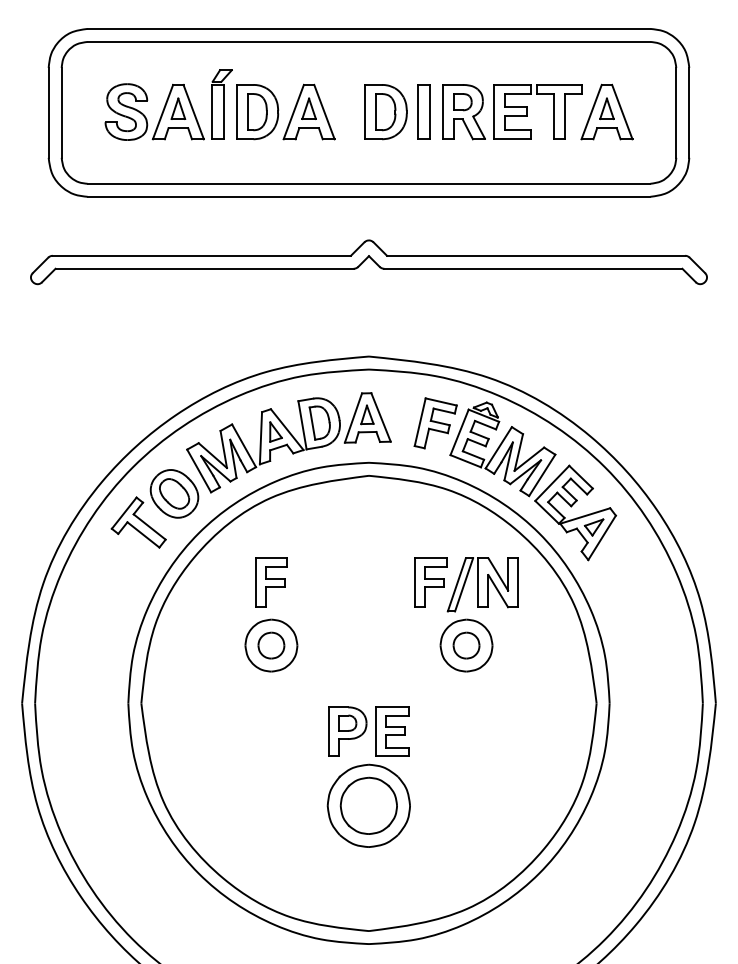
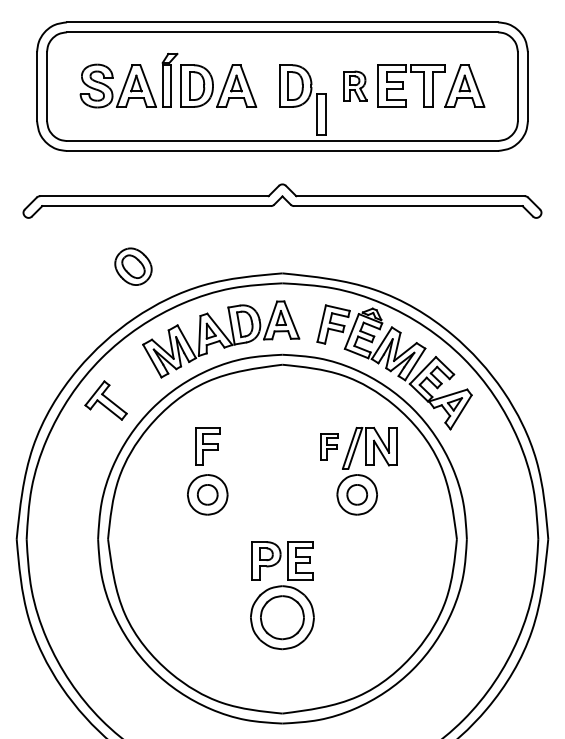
part: (423, 111) -> (321, 113), moved
part: (463, 112) -> (354, 86), size x0.7
part: (174, 493) -> (133, 266), moved
part: (430, 582) -> (329, 446), size x0.7

